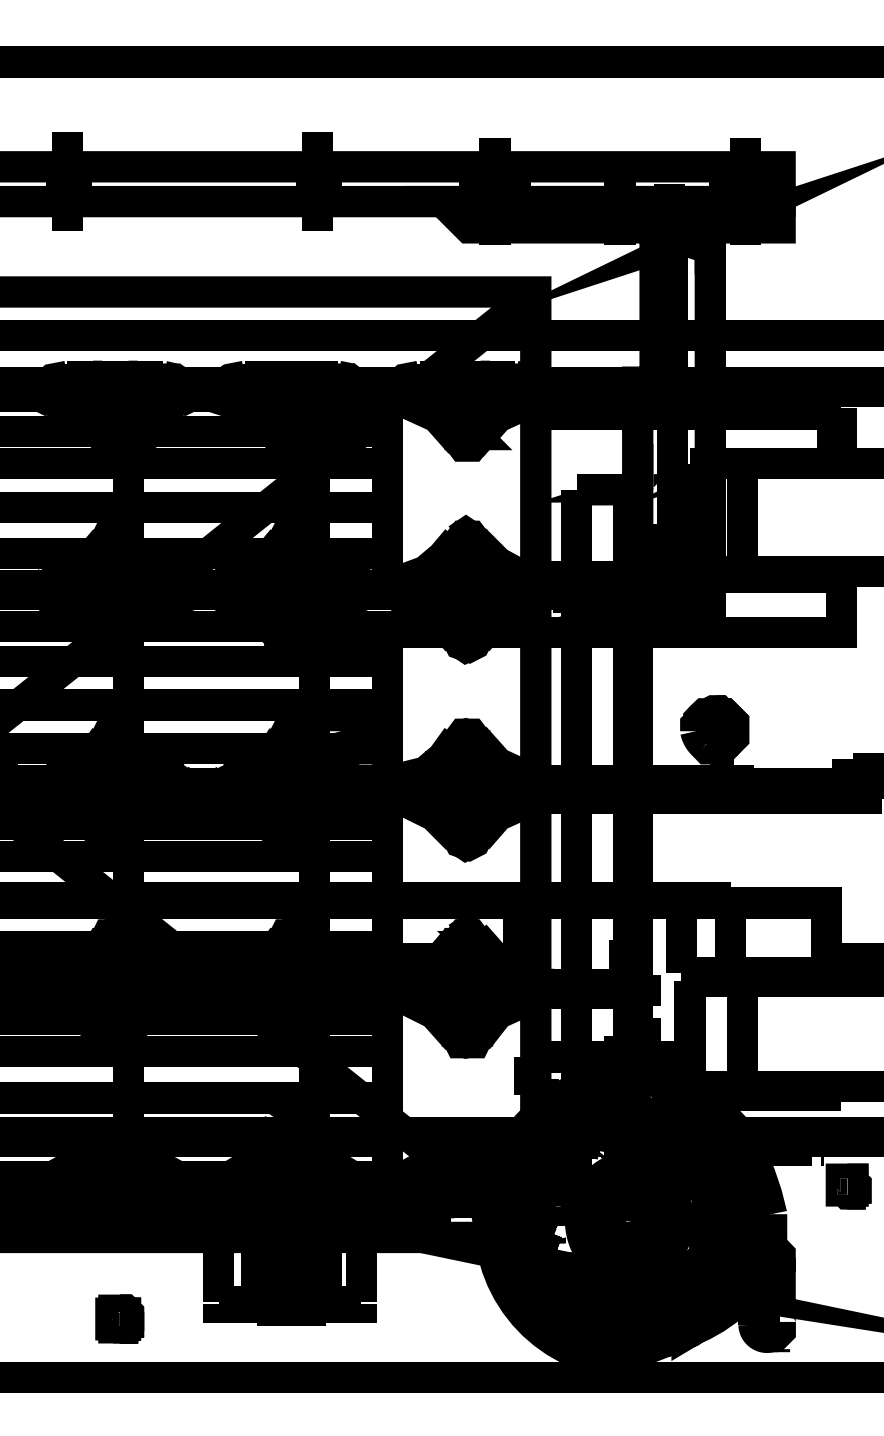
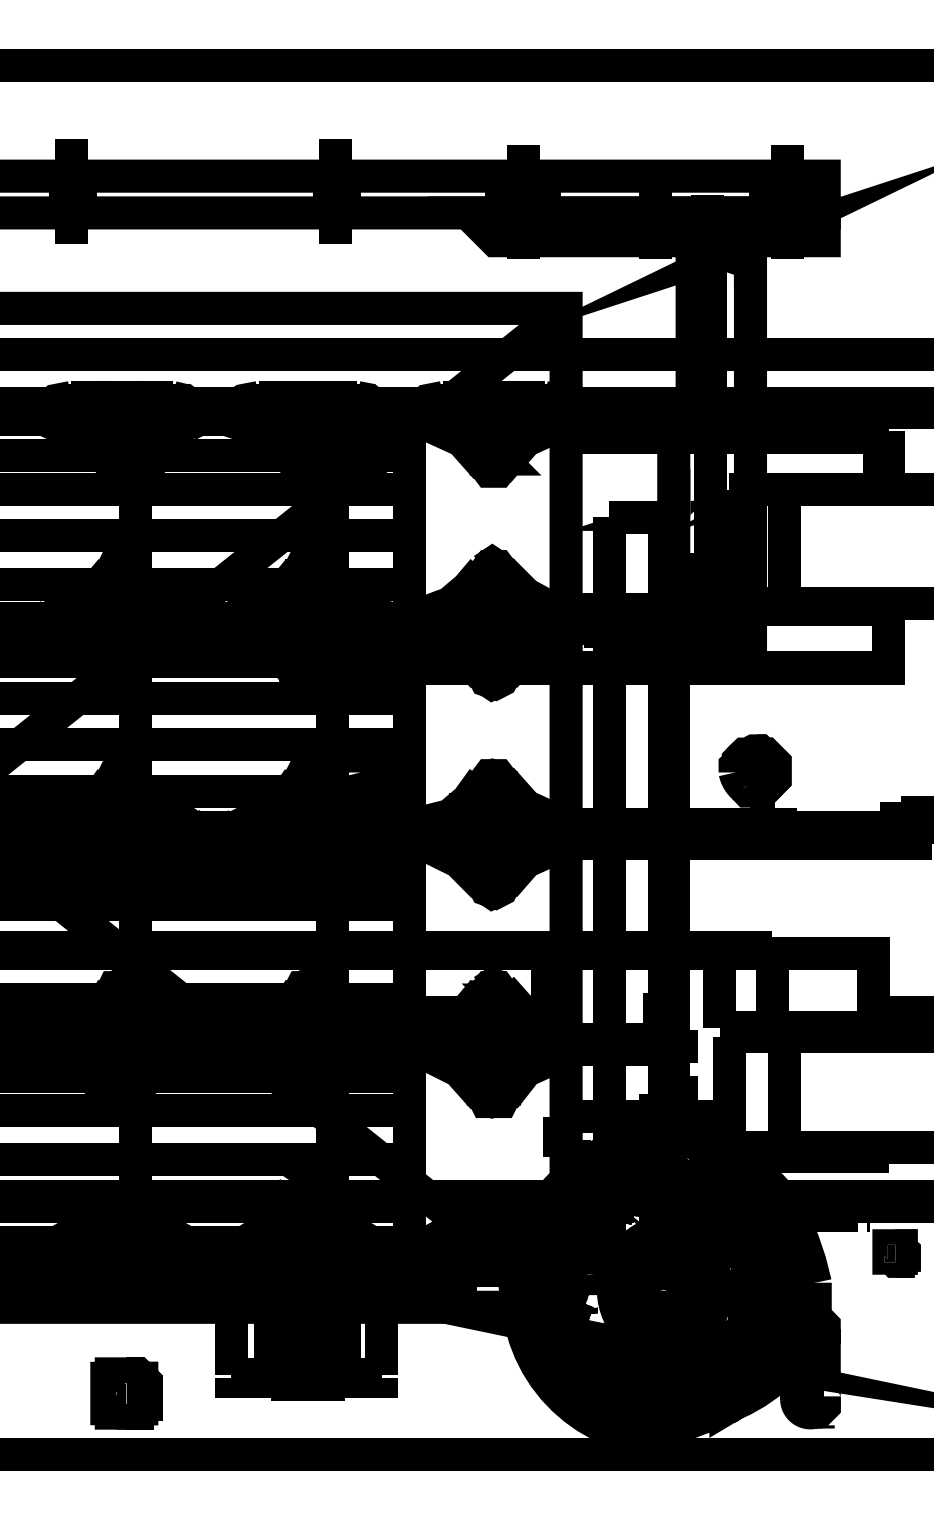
part: (119, 1319) -> (126, 1393), size x1.4

